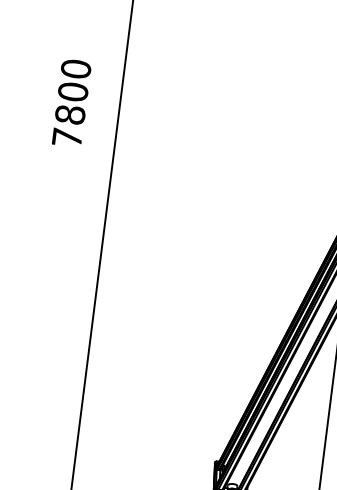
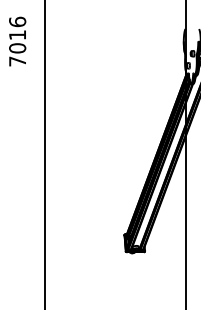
text: (73, 90) -> (17, 34), 7800 -> 7016

